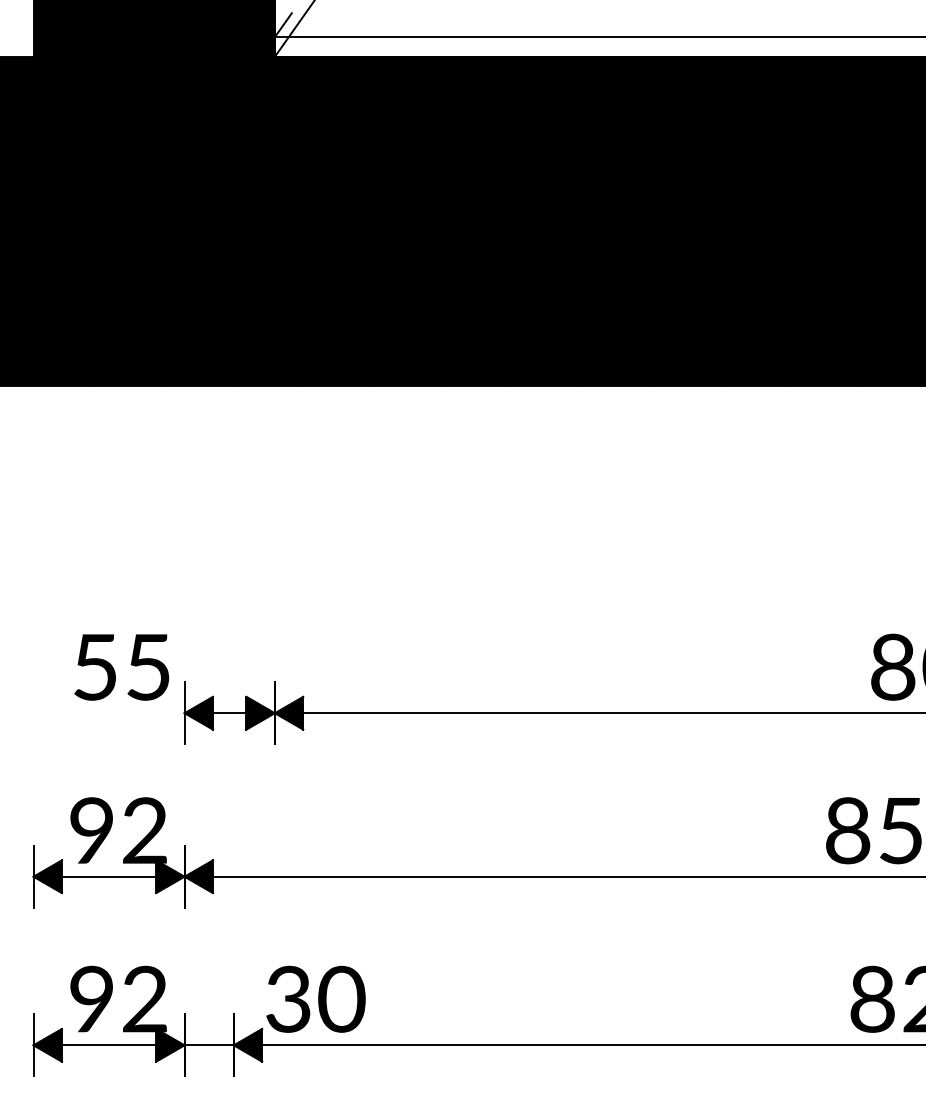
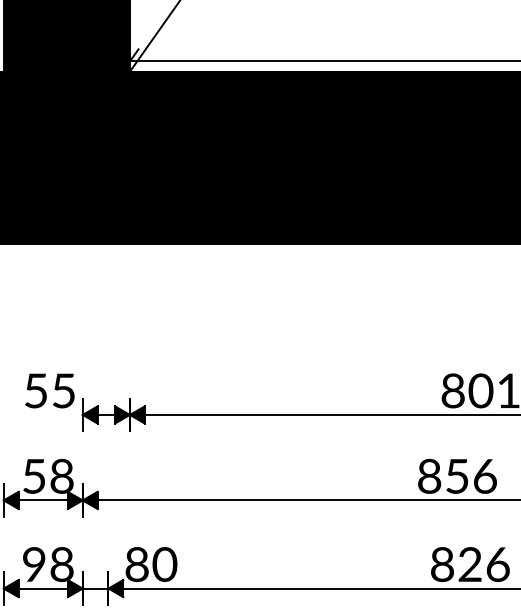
text: (119, 829) -> (48, 475), 92 -> 58
text: (143, 999) -> (61, 564), 92 -> 98
text: (287, 999) -> (136, 564), 30 -> 80

